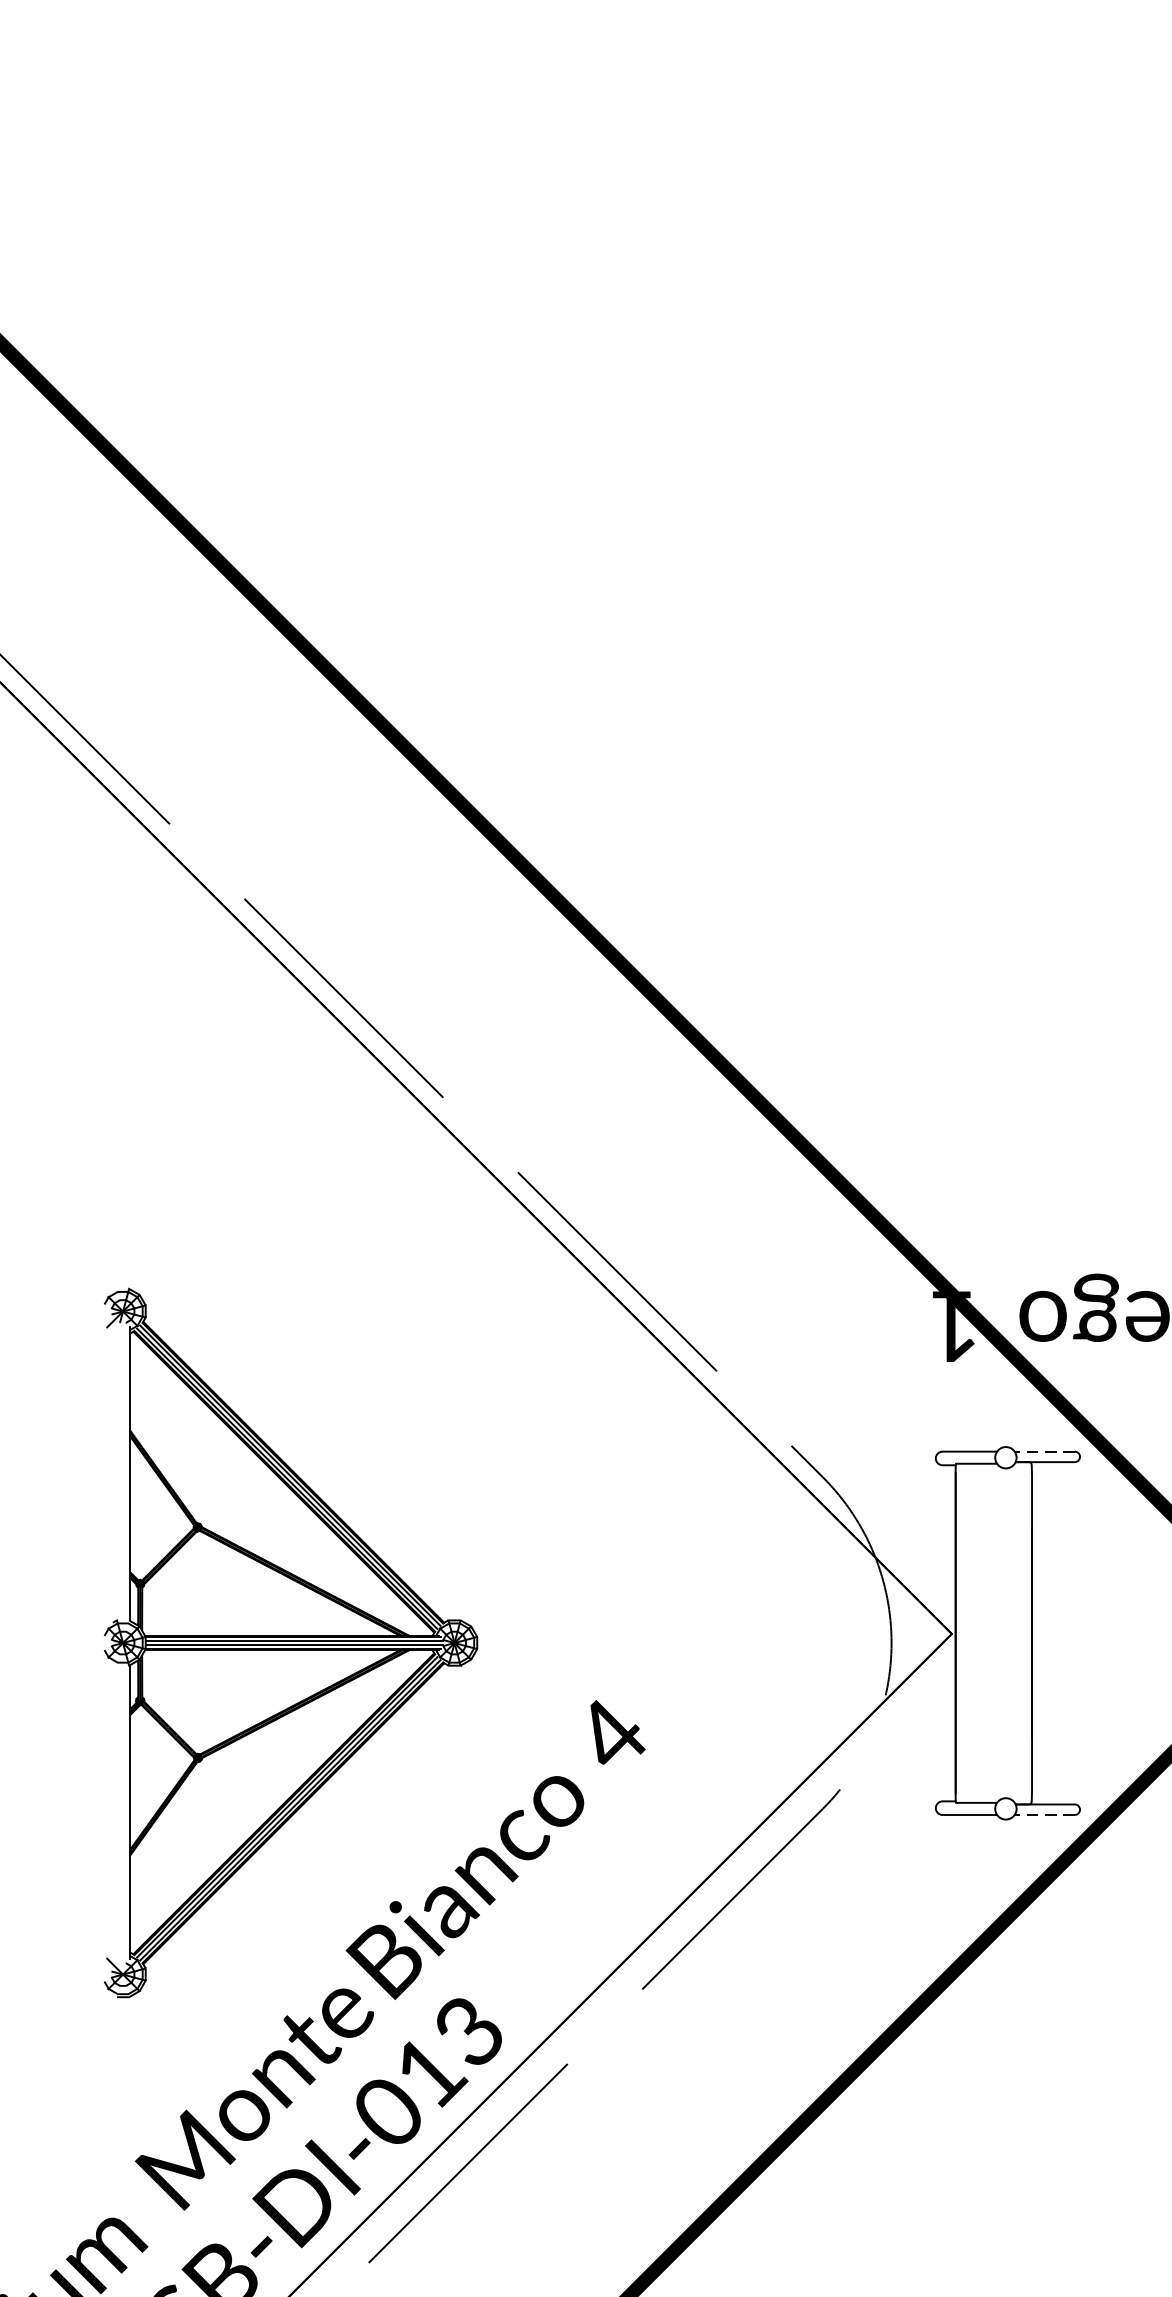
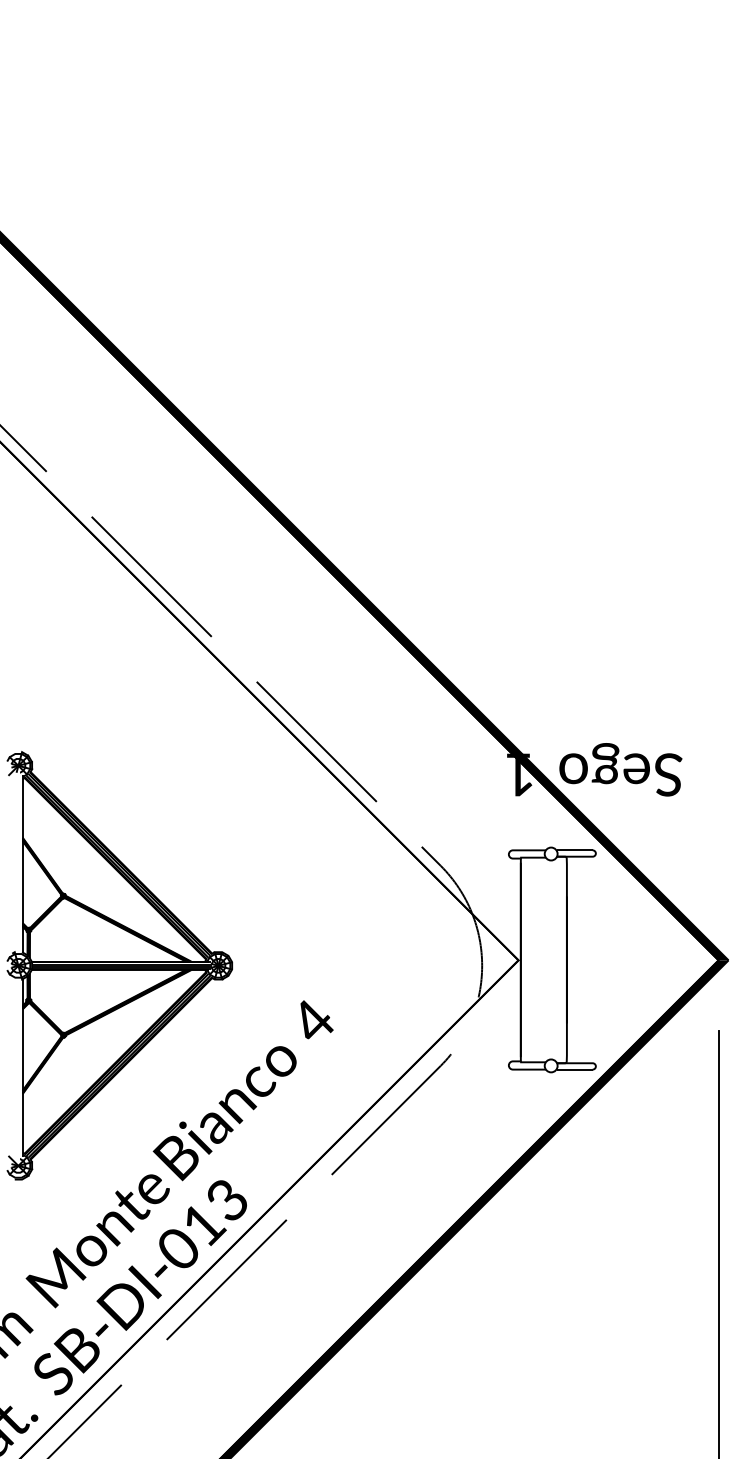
line: (1044, 1451) -> (574, 850), dashed -> solid
line: (1044, 1814) -> (574, 1069), dashed -> solid

